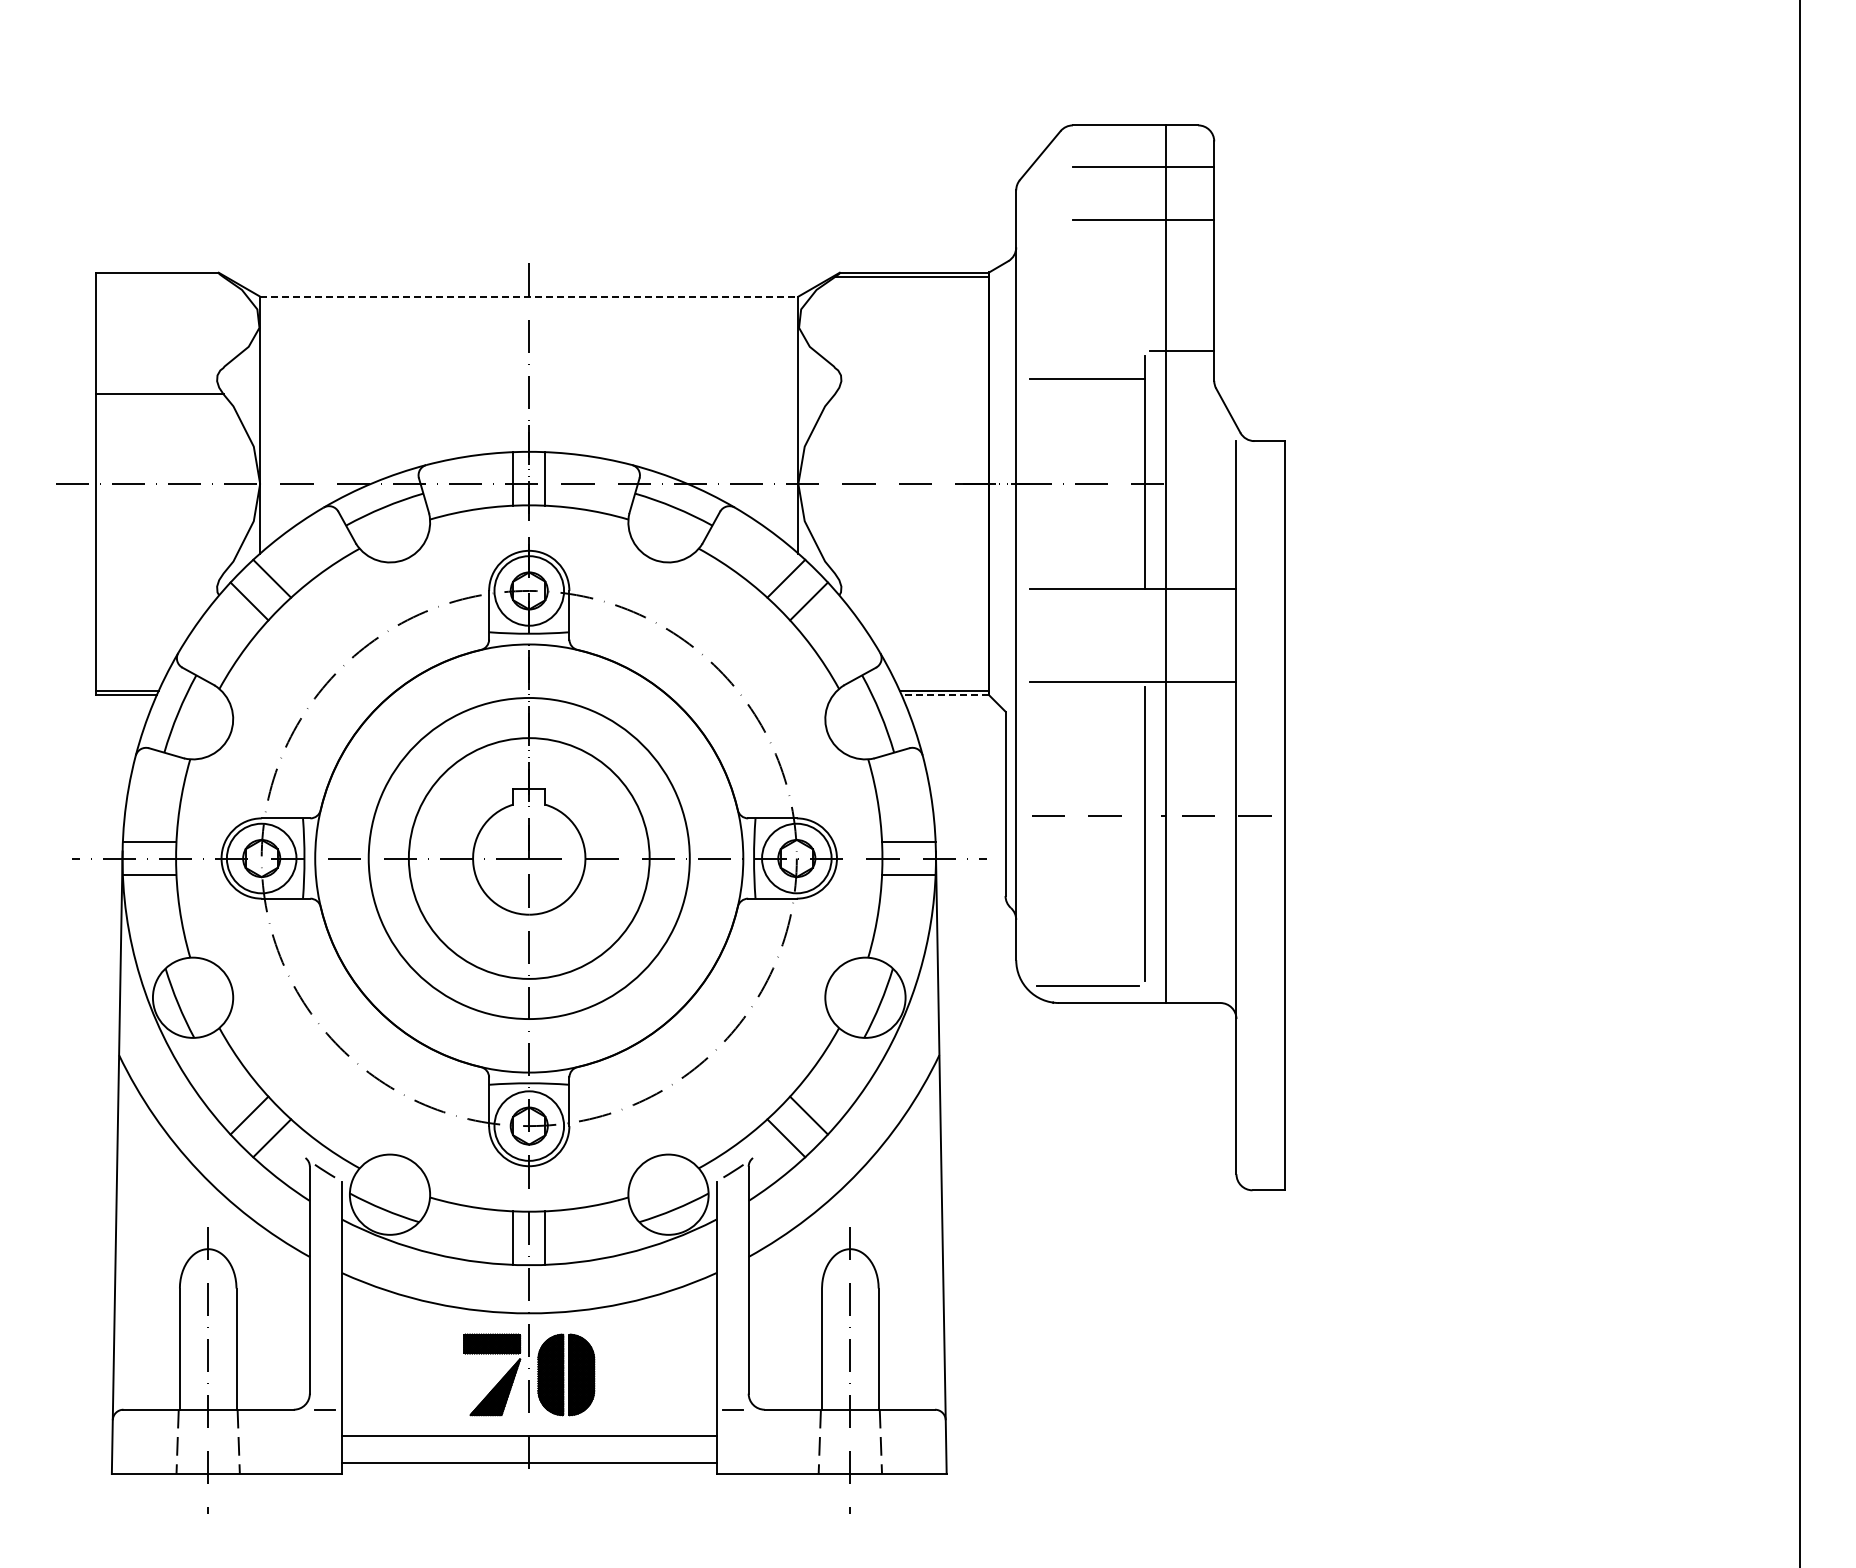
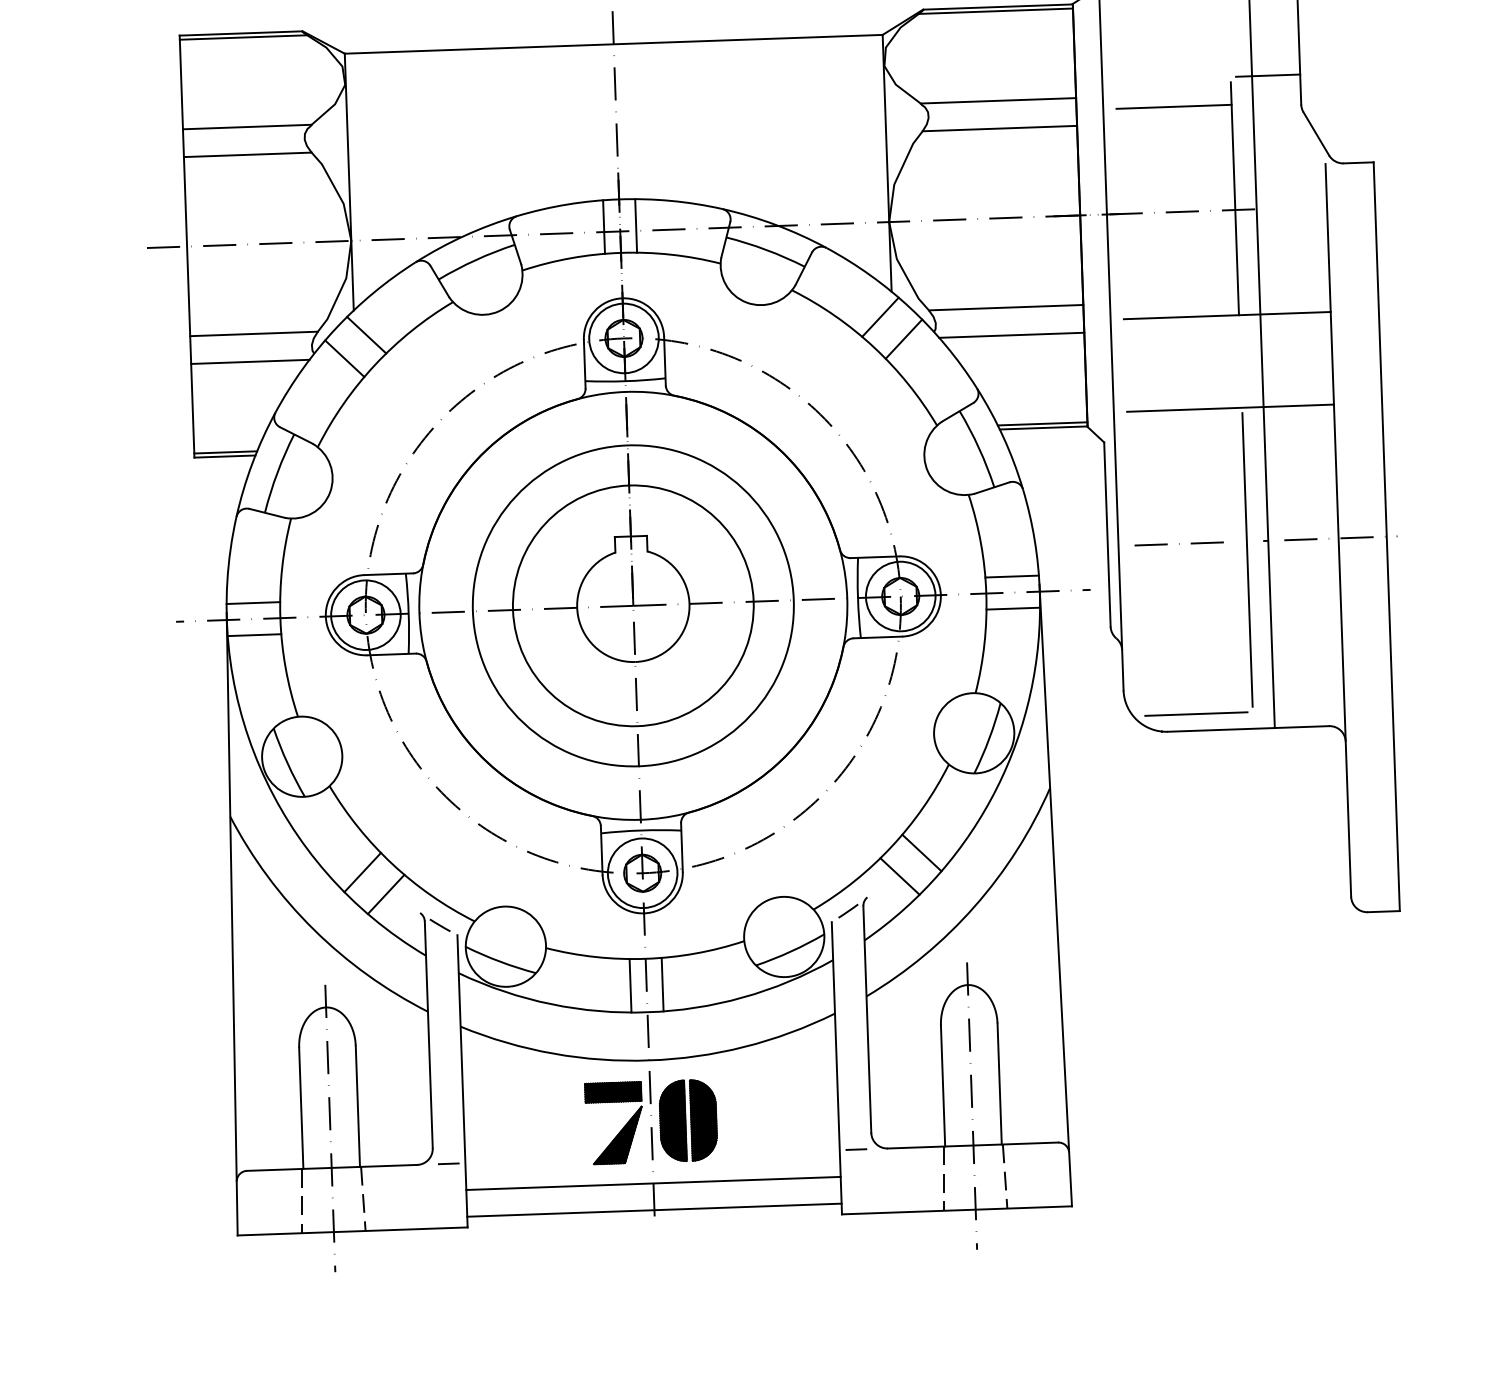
line: (159, 276) -> (243, 37), added
line: (529, 296) -> (613, 44), dashed -> solid
line: (159, 366) -> (246, 127), added
line: (911, 366) -> (998, 100), added
line: (911, 394) -> (999, 128), added
line: (159, 573) -> (253, 333), added
line: (911, 573) -> (1005, 307), added
line: (154, 601) -> (249, 362), added
line: (916, 601) -> (1011, 335), added
line: (945, 695) -> (1043, 428), dashed -> solid

